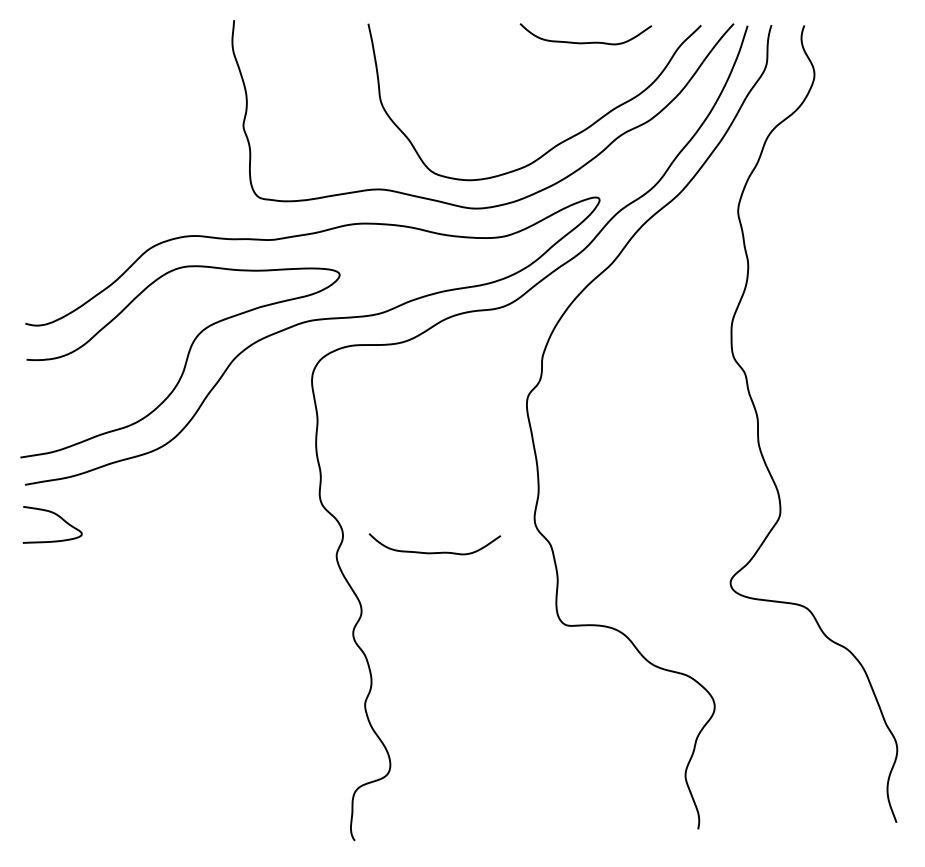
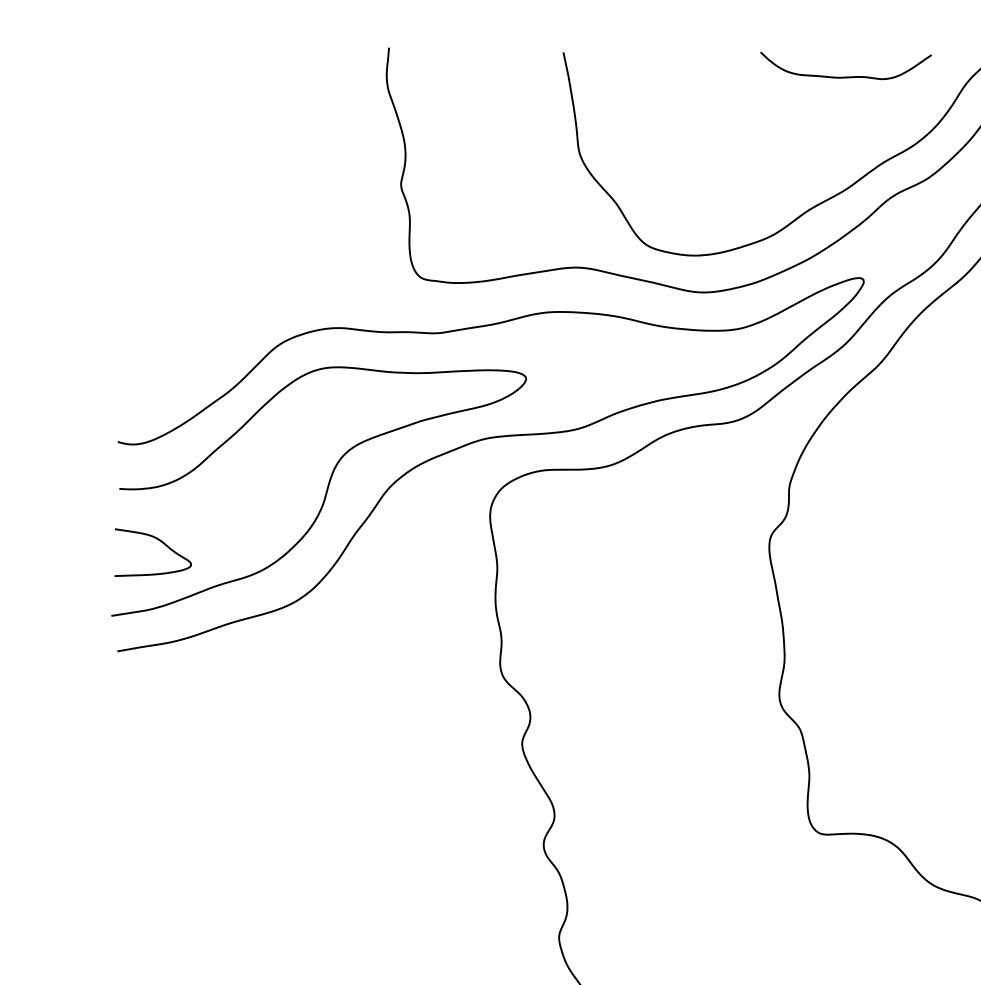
curve: (57, 516) -> (159, 541), moved
curve: (434, 552) -> (649, 739), removed

